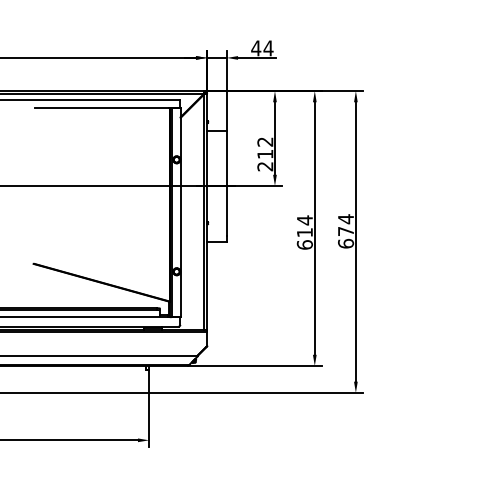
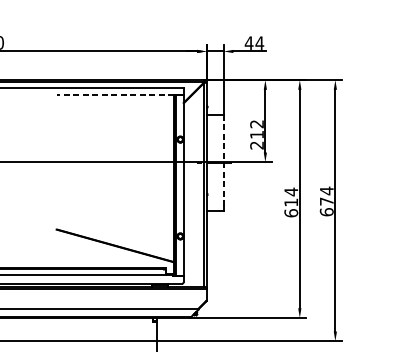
line: (102, 108) -> (116, 95), solid -> dashed
line: (226, 183) -> (223, 160), solid -> dashed

